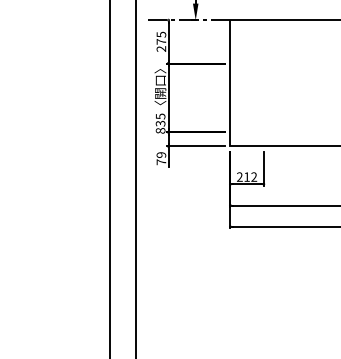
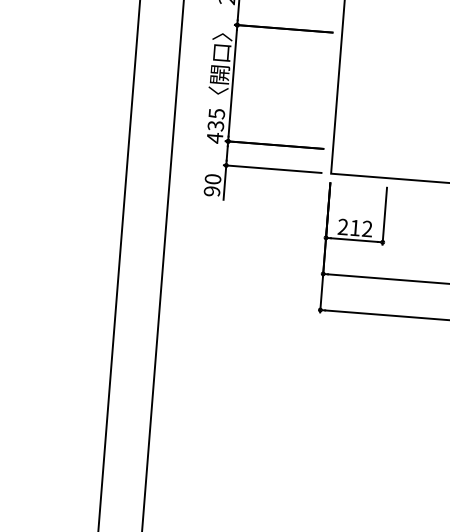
text: (160, 130) -> (214, 137), 835 -> 435
text: (161, 158) -> (212, 185), 79 -> 90

